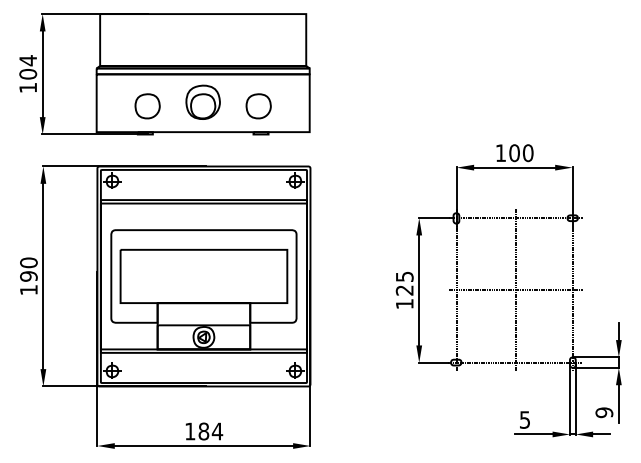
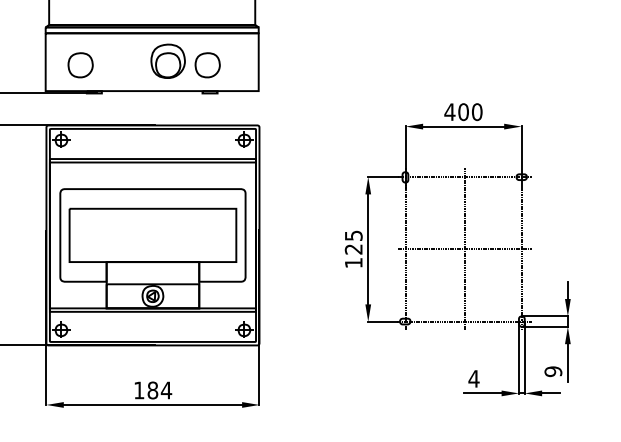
part: (202, 101) -> (167, 60), moved
part: (147, 106) -> (80, 65), moved
text: (500, 152) -> (449, 111), 100 -> 400
text: (524, 419) -> (473, 378), 5 -> 4

